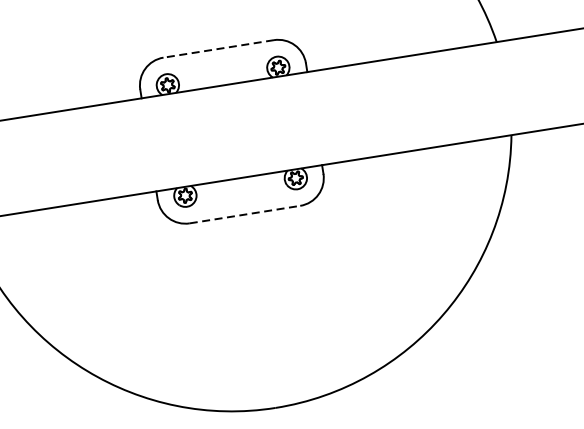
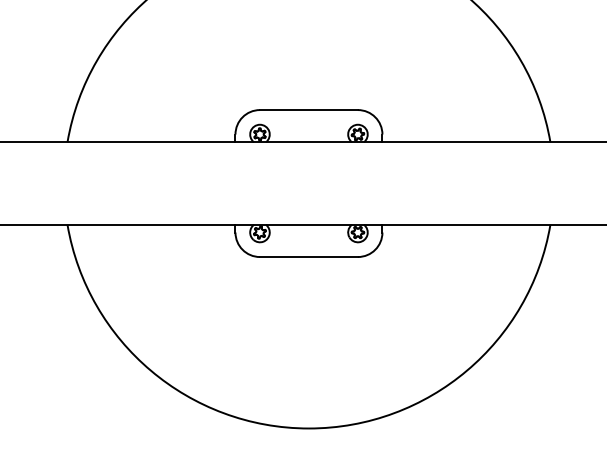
line: (218, 49) -> (308, 110), dashed -> solid
line: (244, 215) -> (308, 257), dashed -> solid

